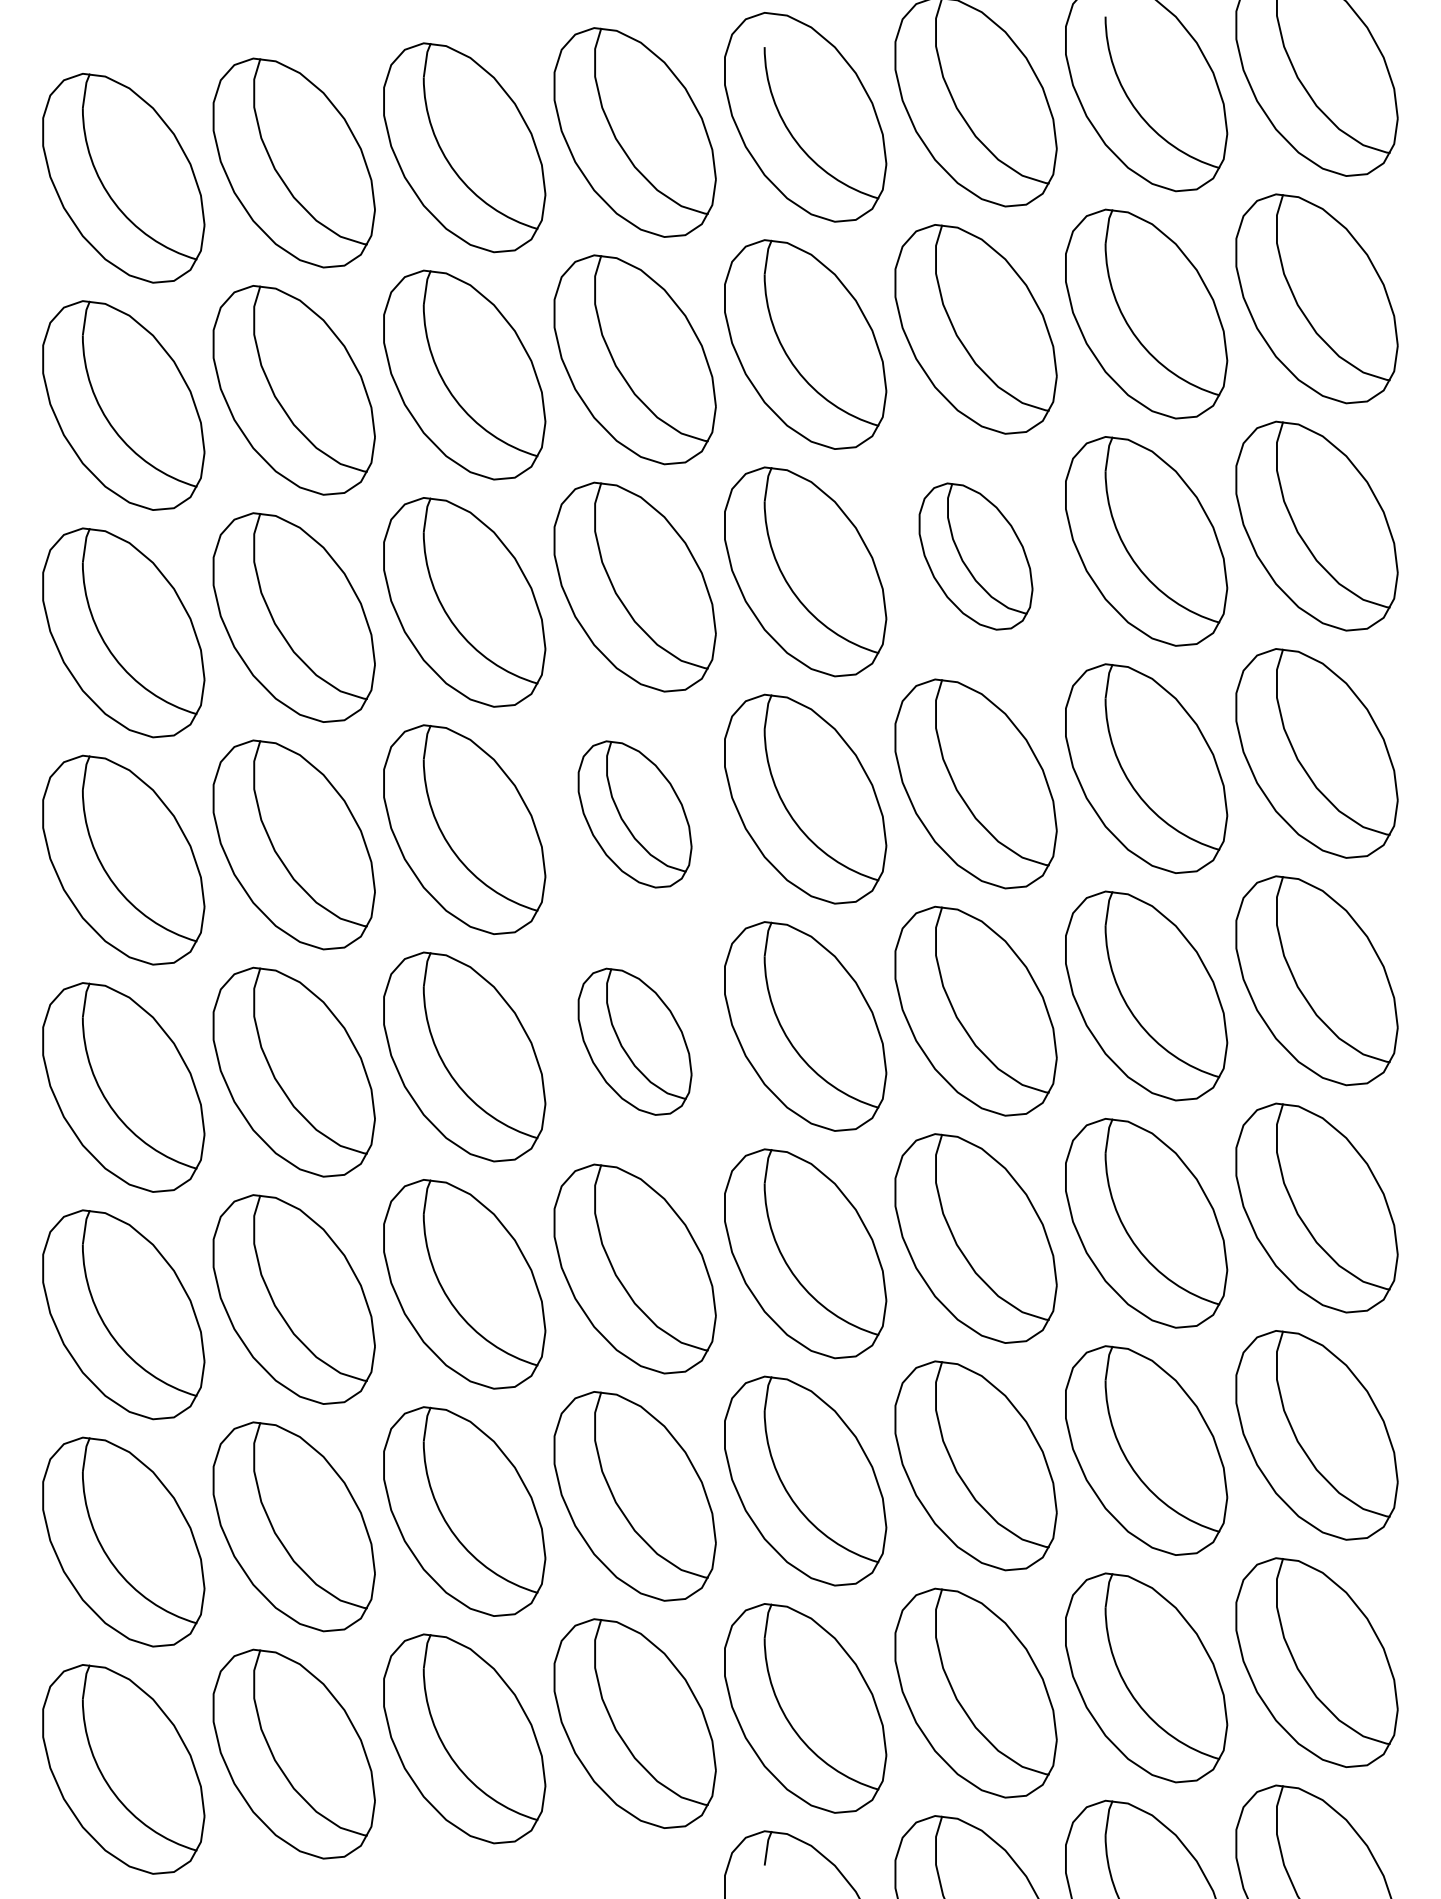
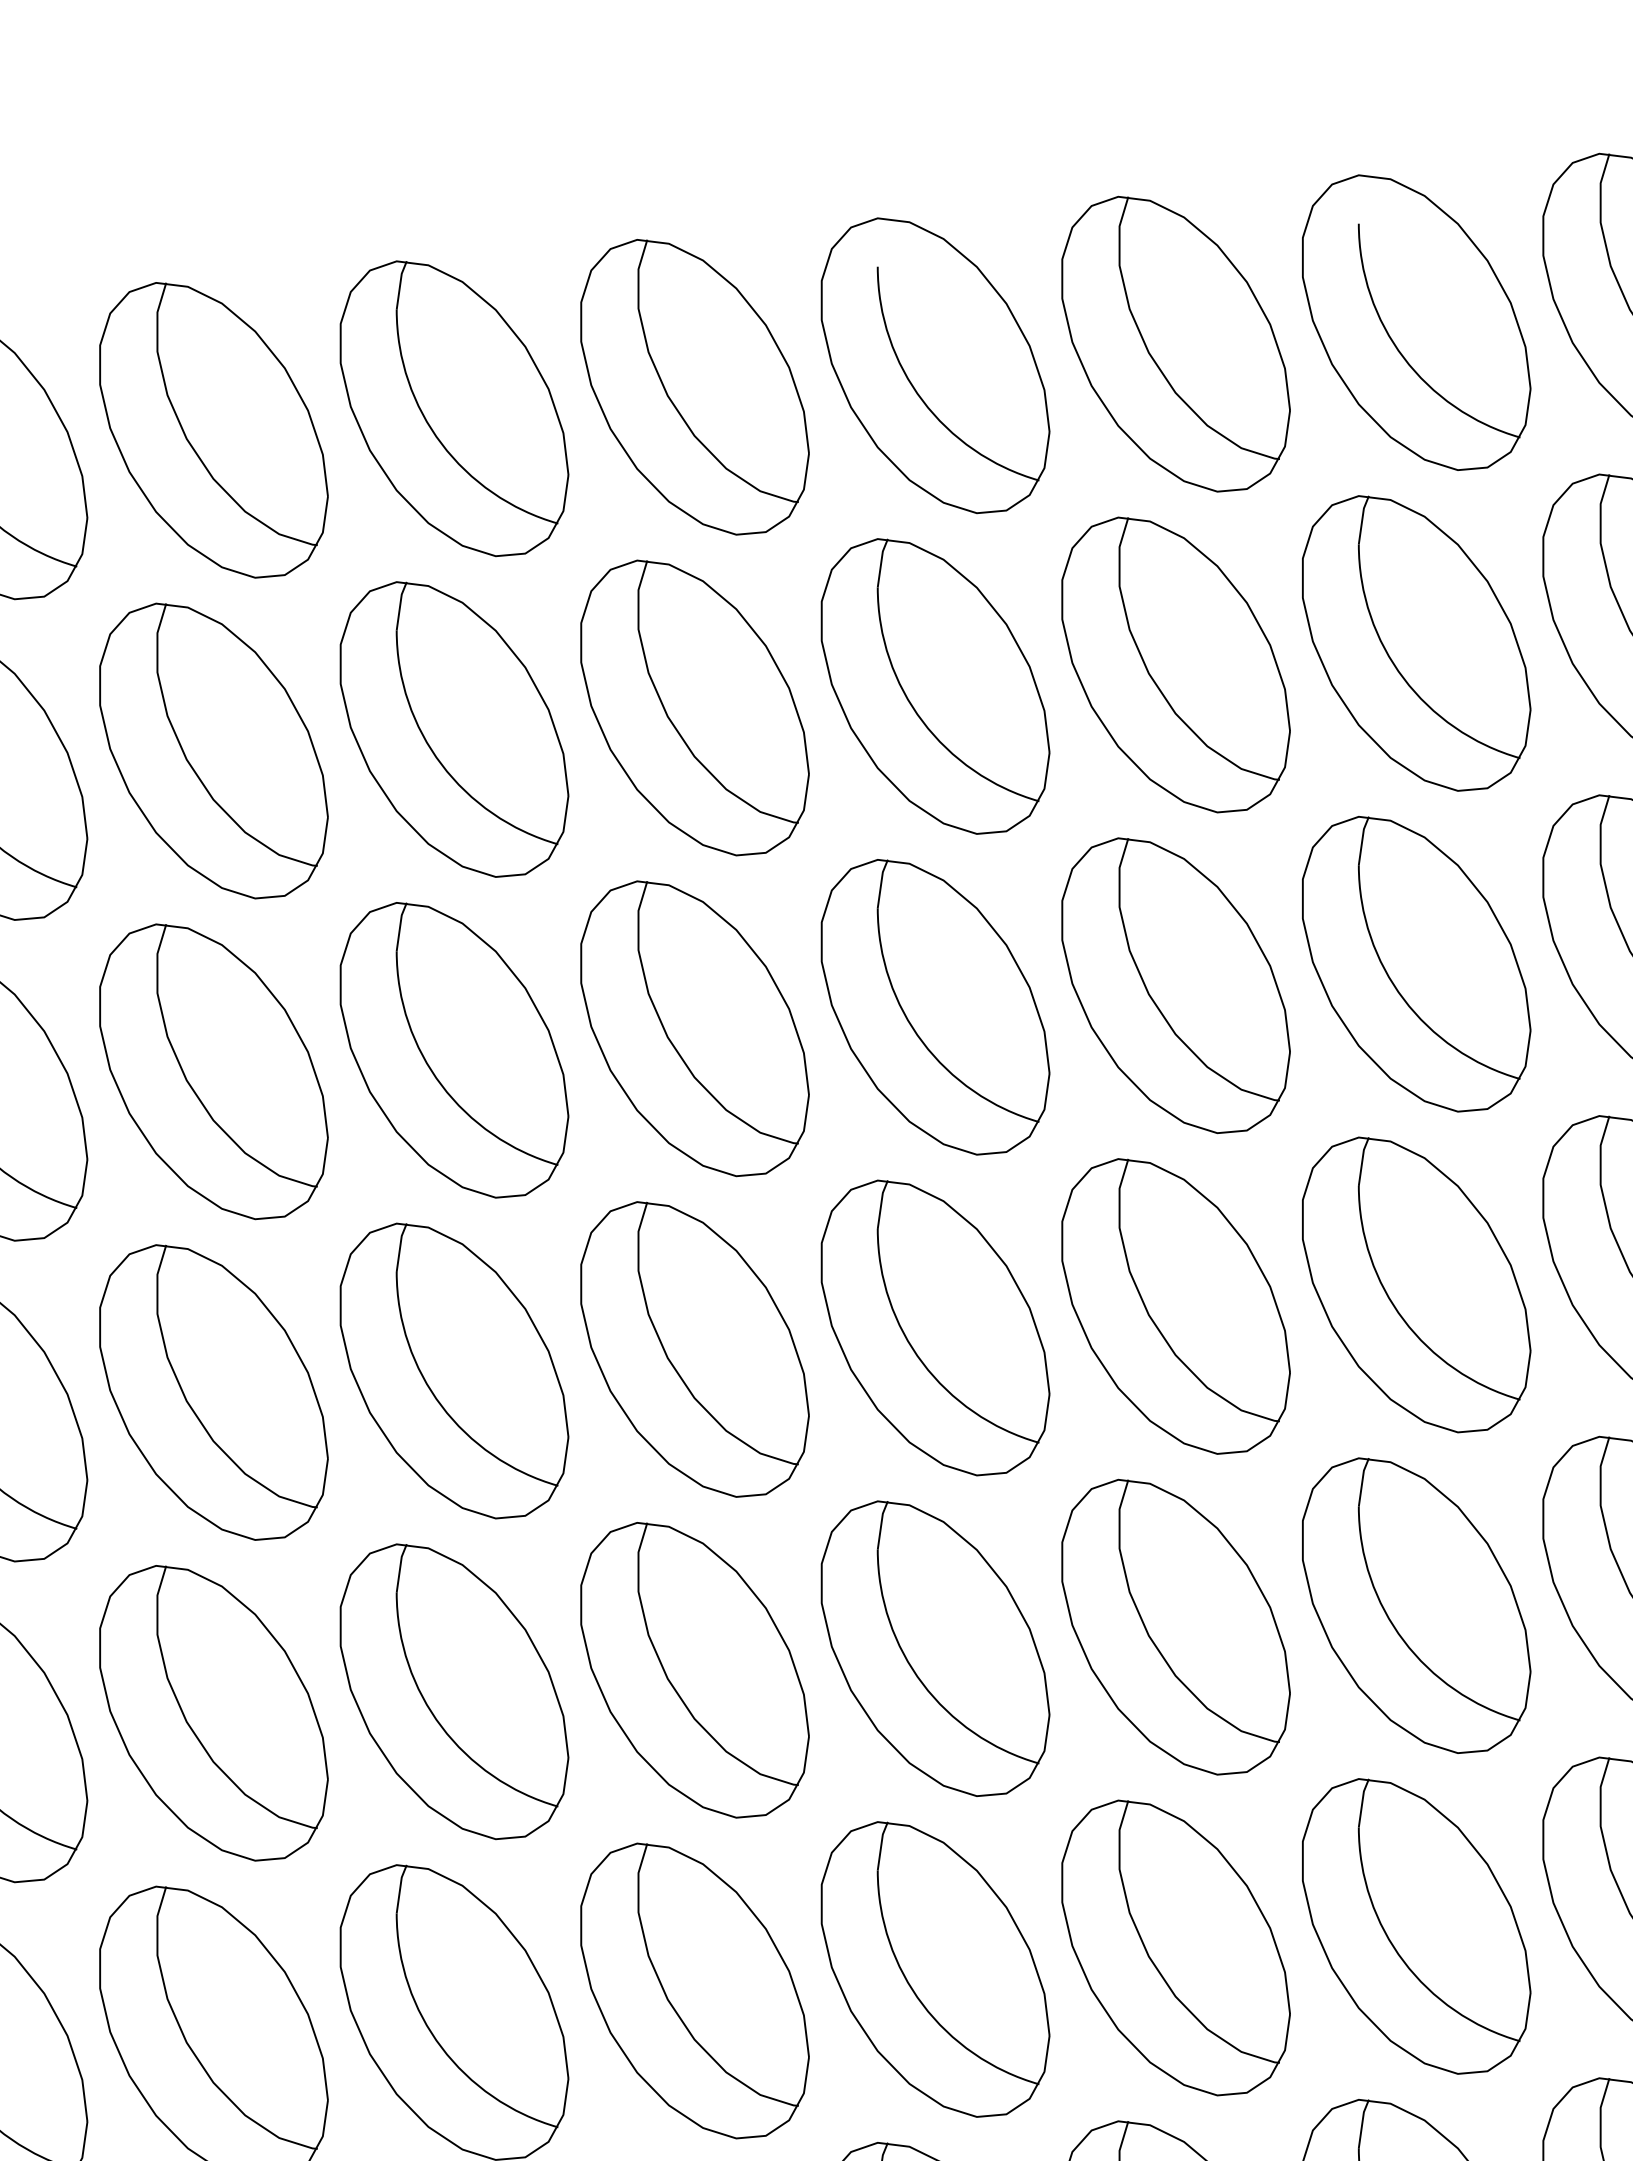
part: (975, 556) -> (1175, 985), size x1.43
part: (634, 814) -> (694, 1349), size x1.43
part: (634, 1041) -> (694, 1669), size x1.43

